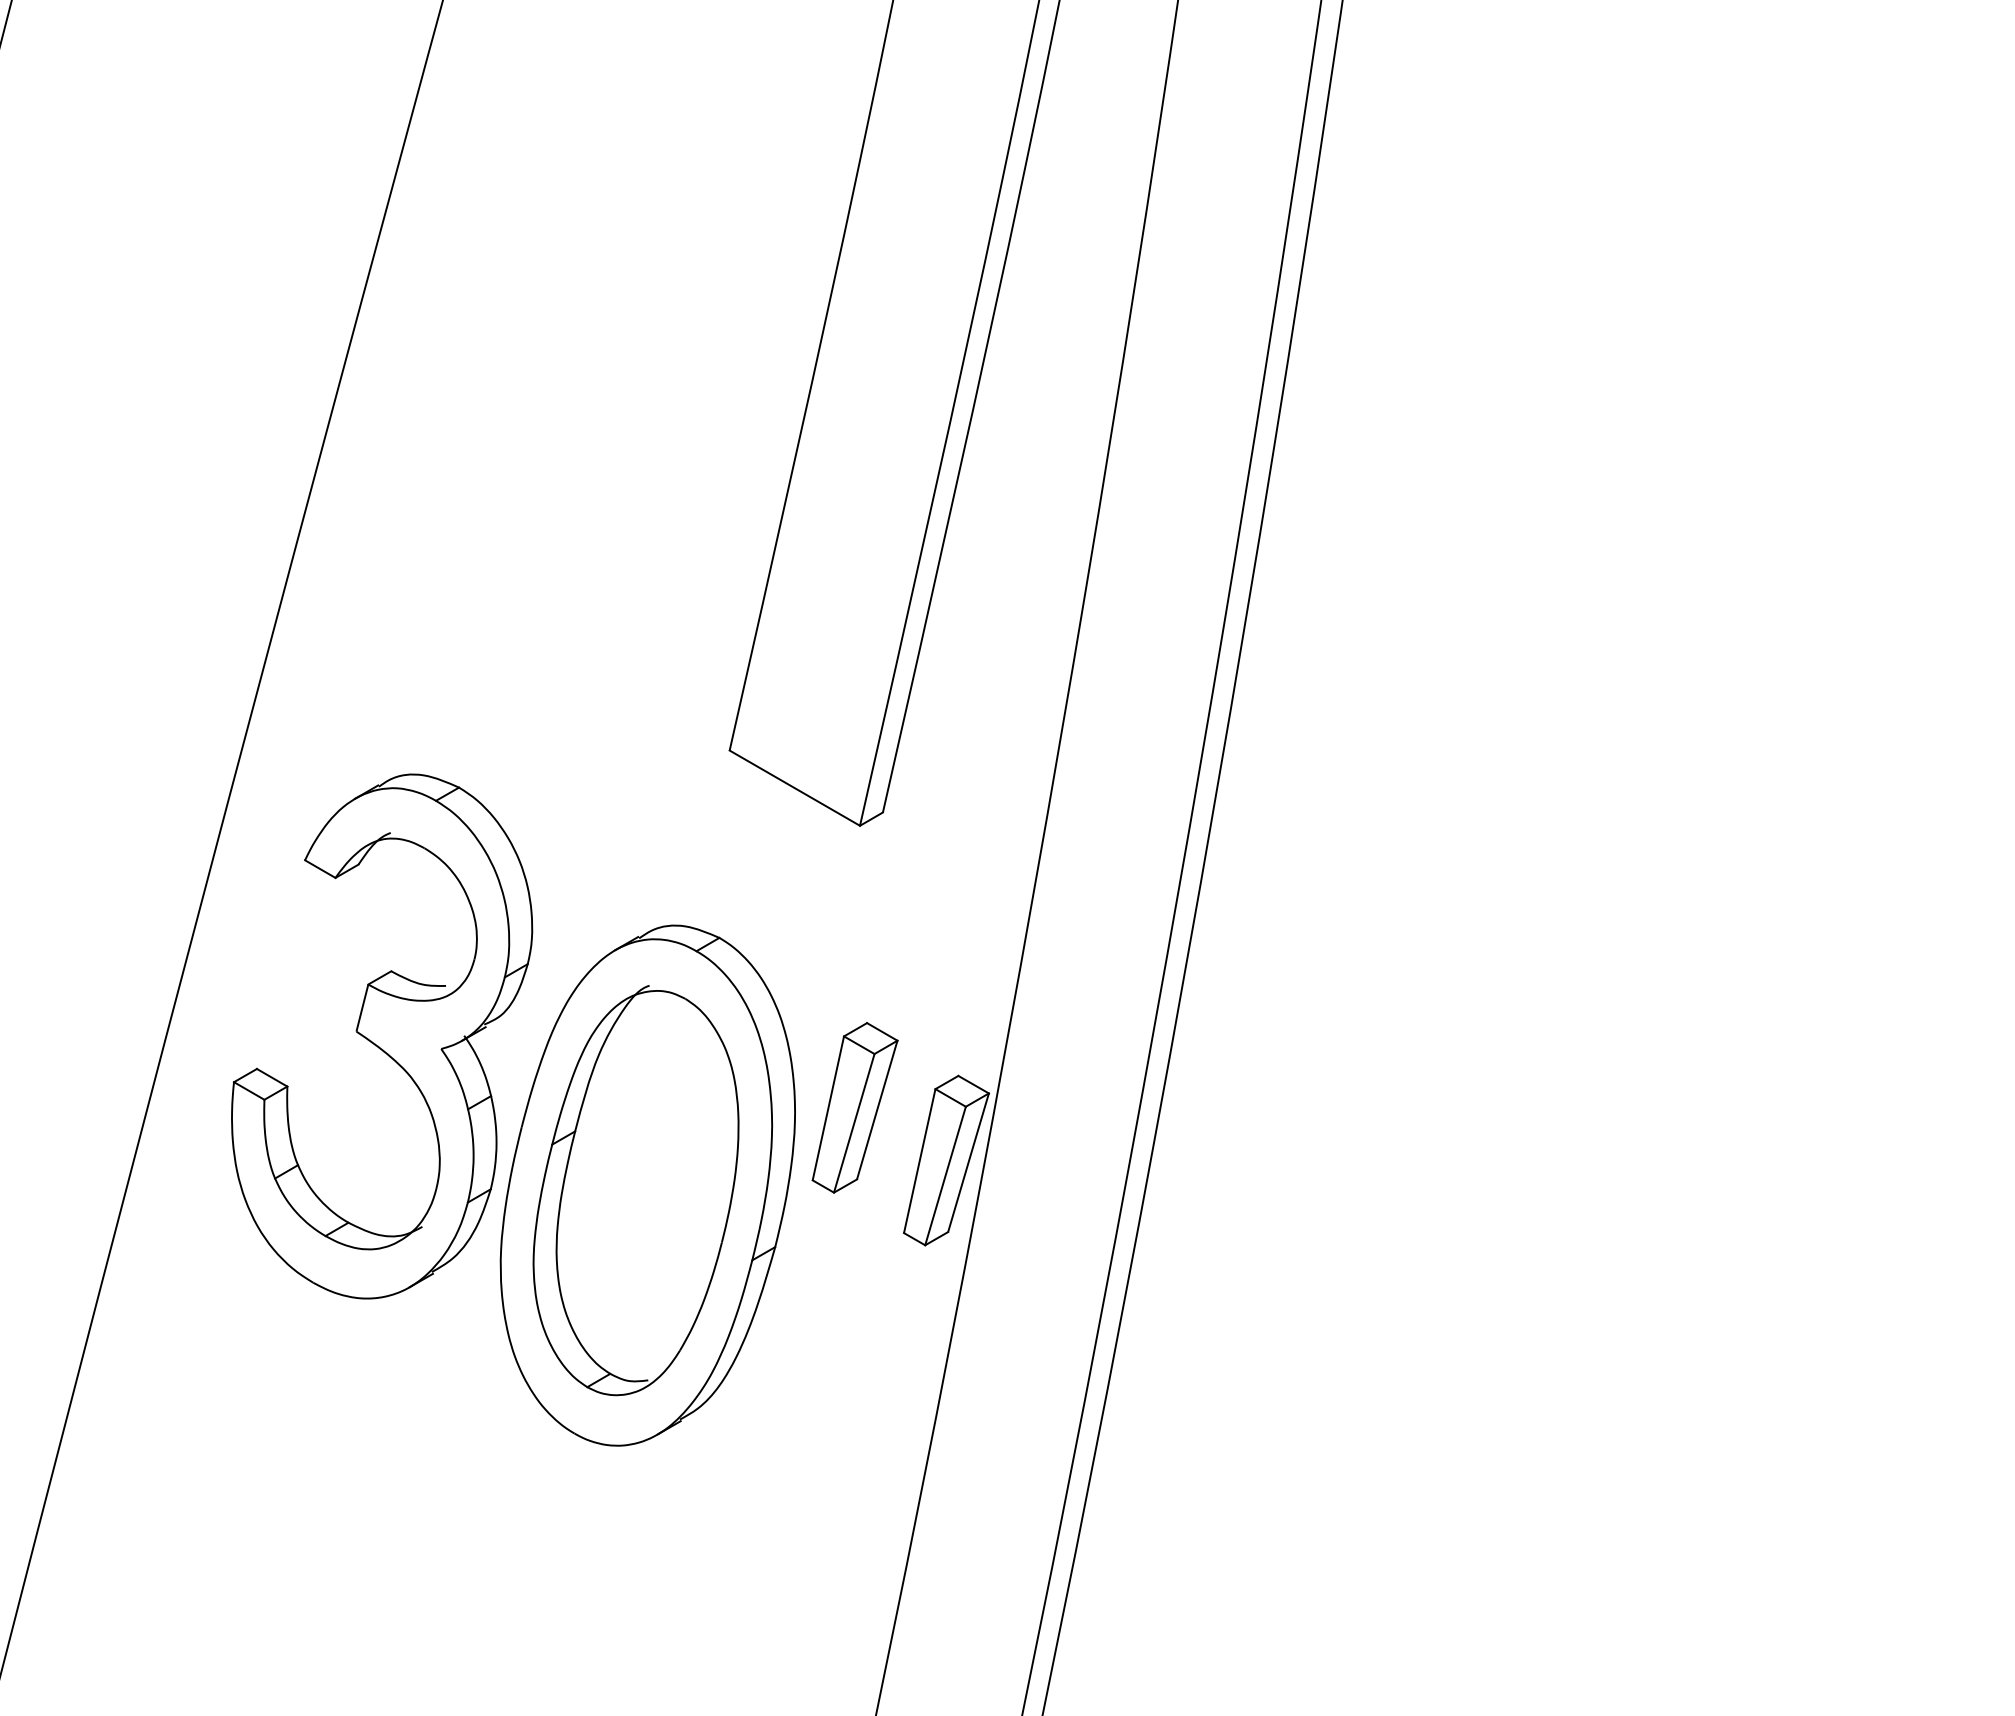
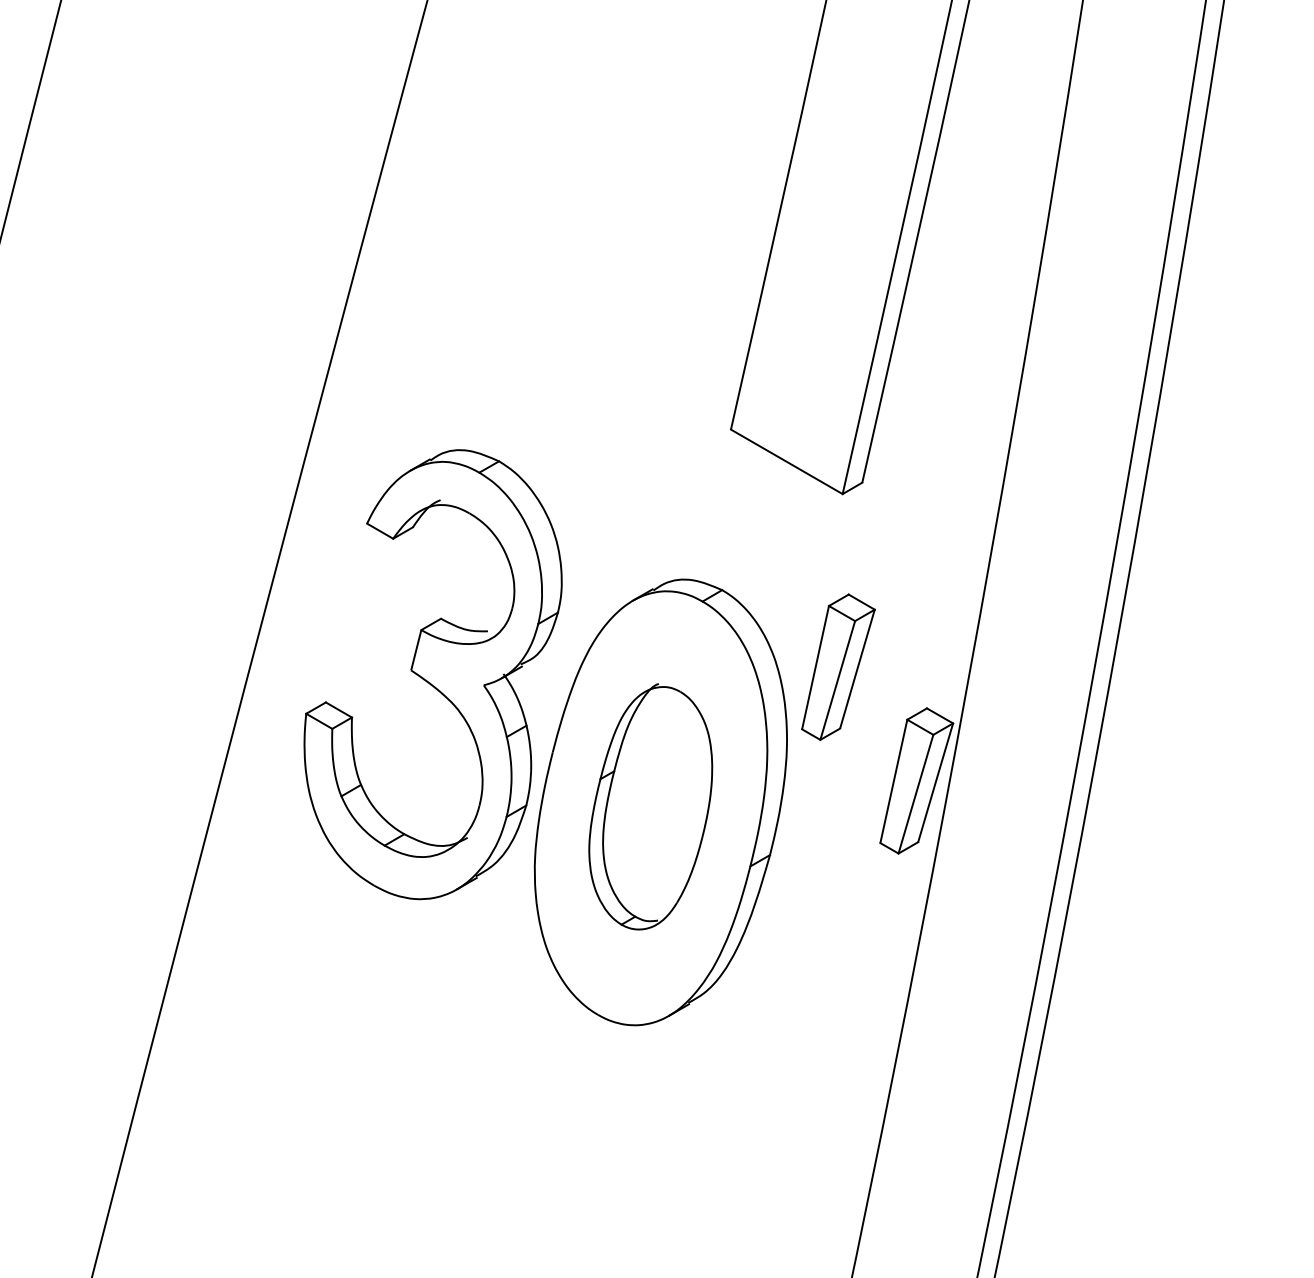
part: (854, 1107) -> (837, 666), moved
part: (635, 1190) -> (650, 806), size x0.7

